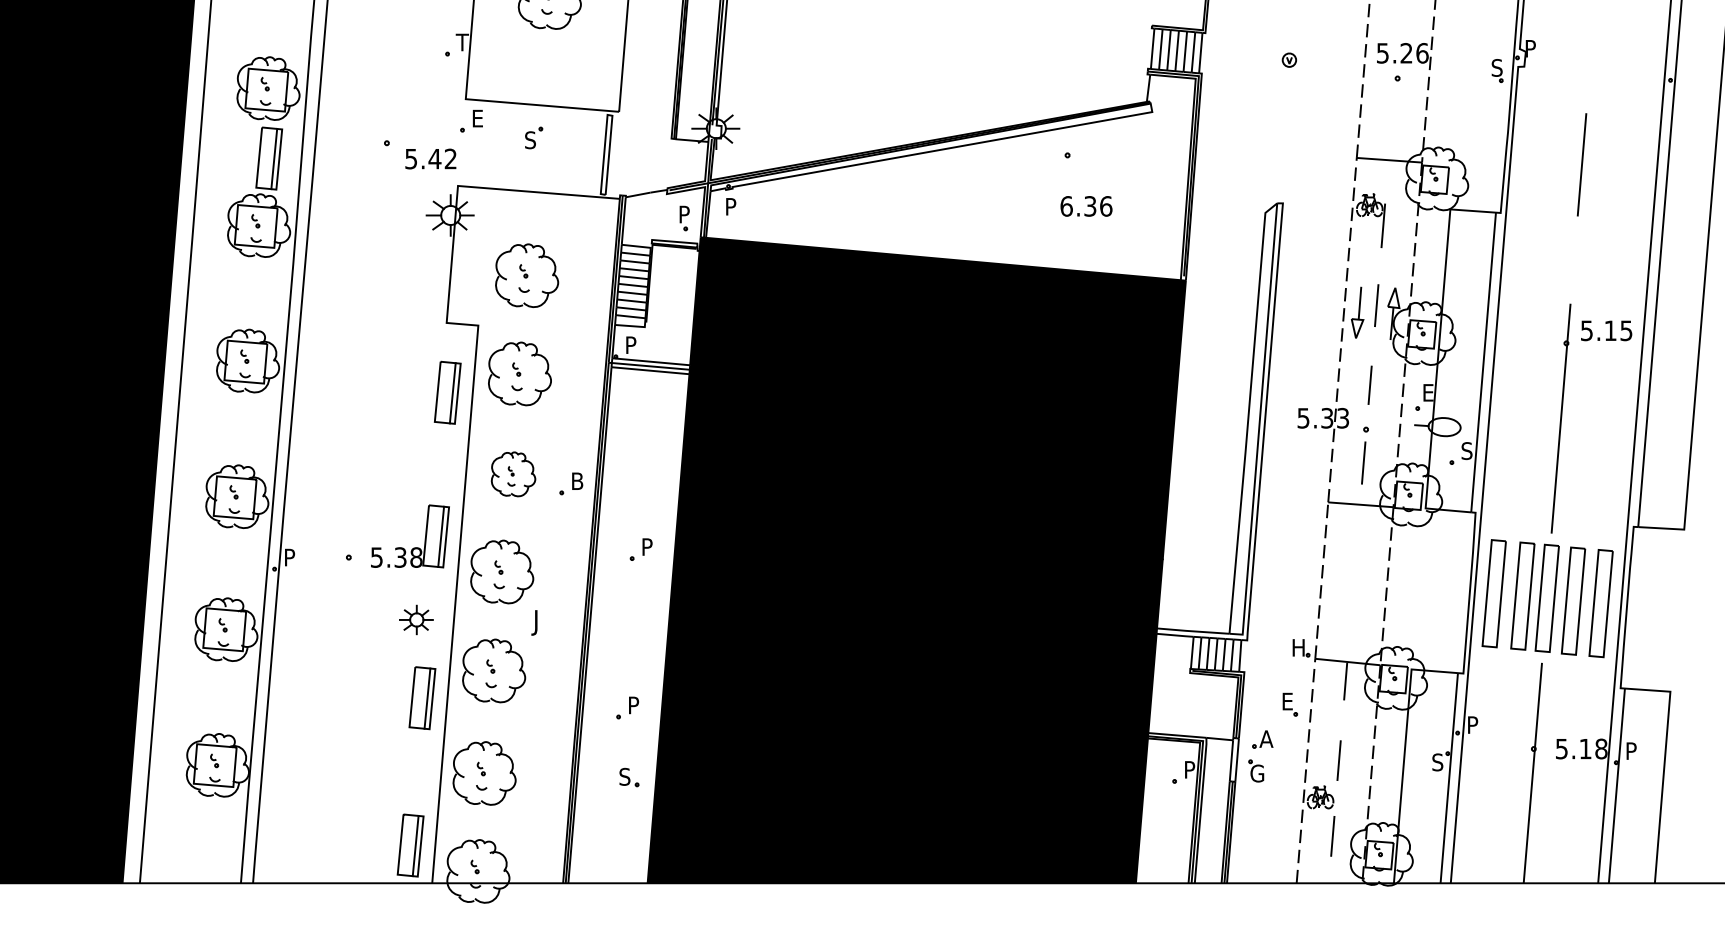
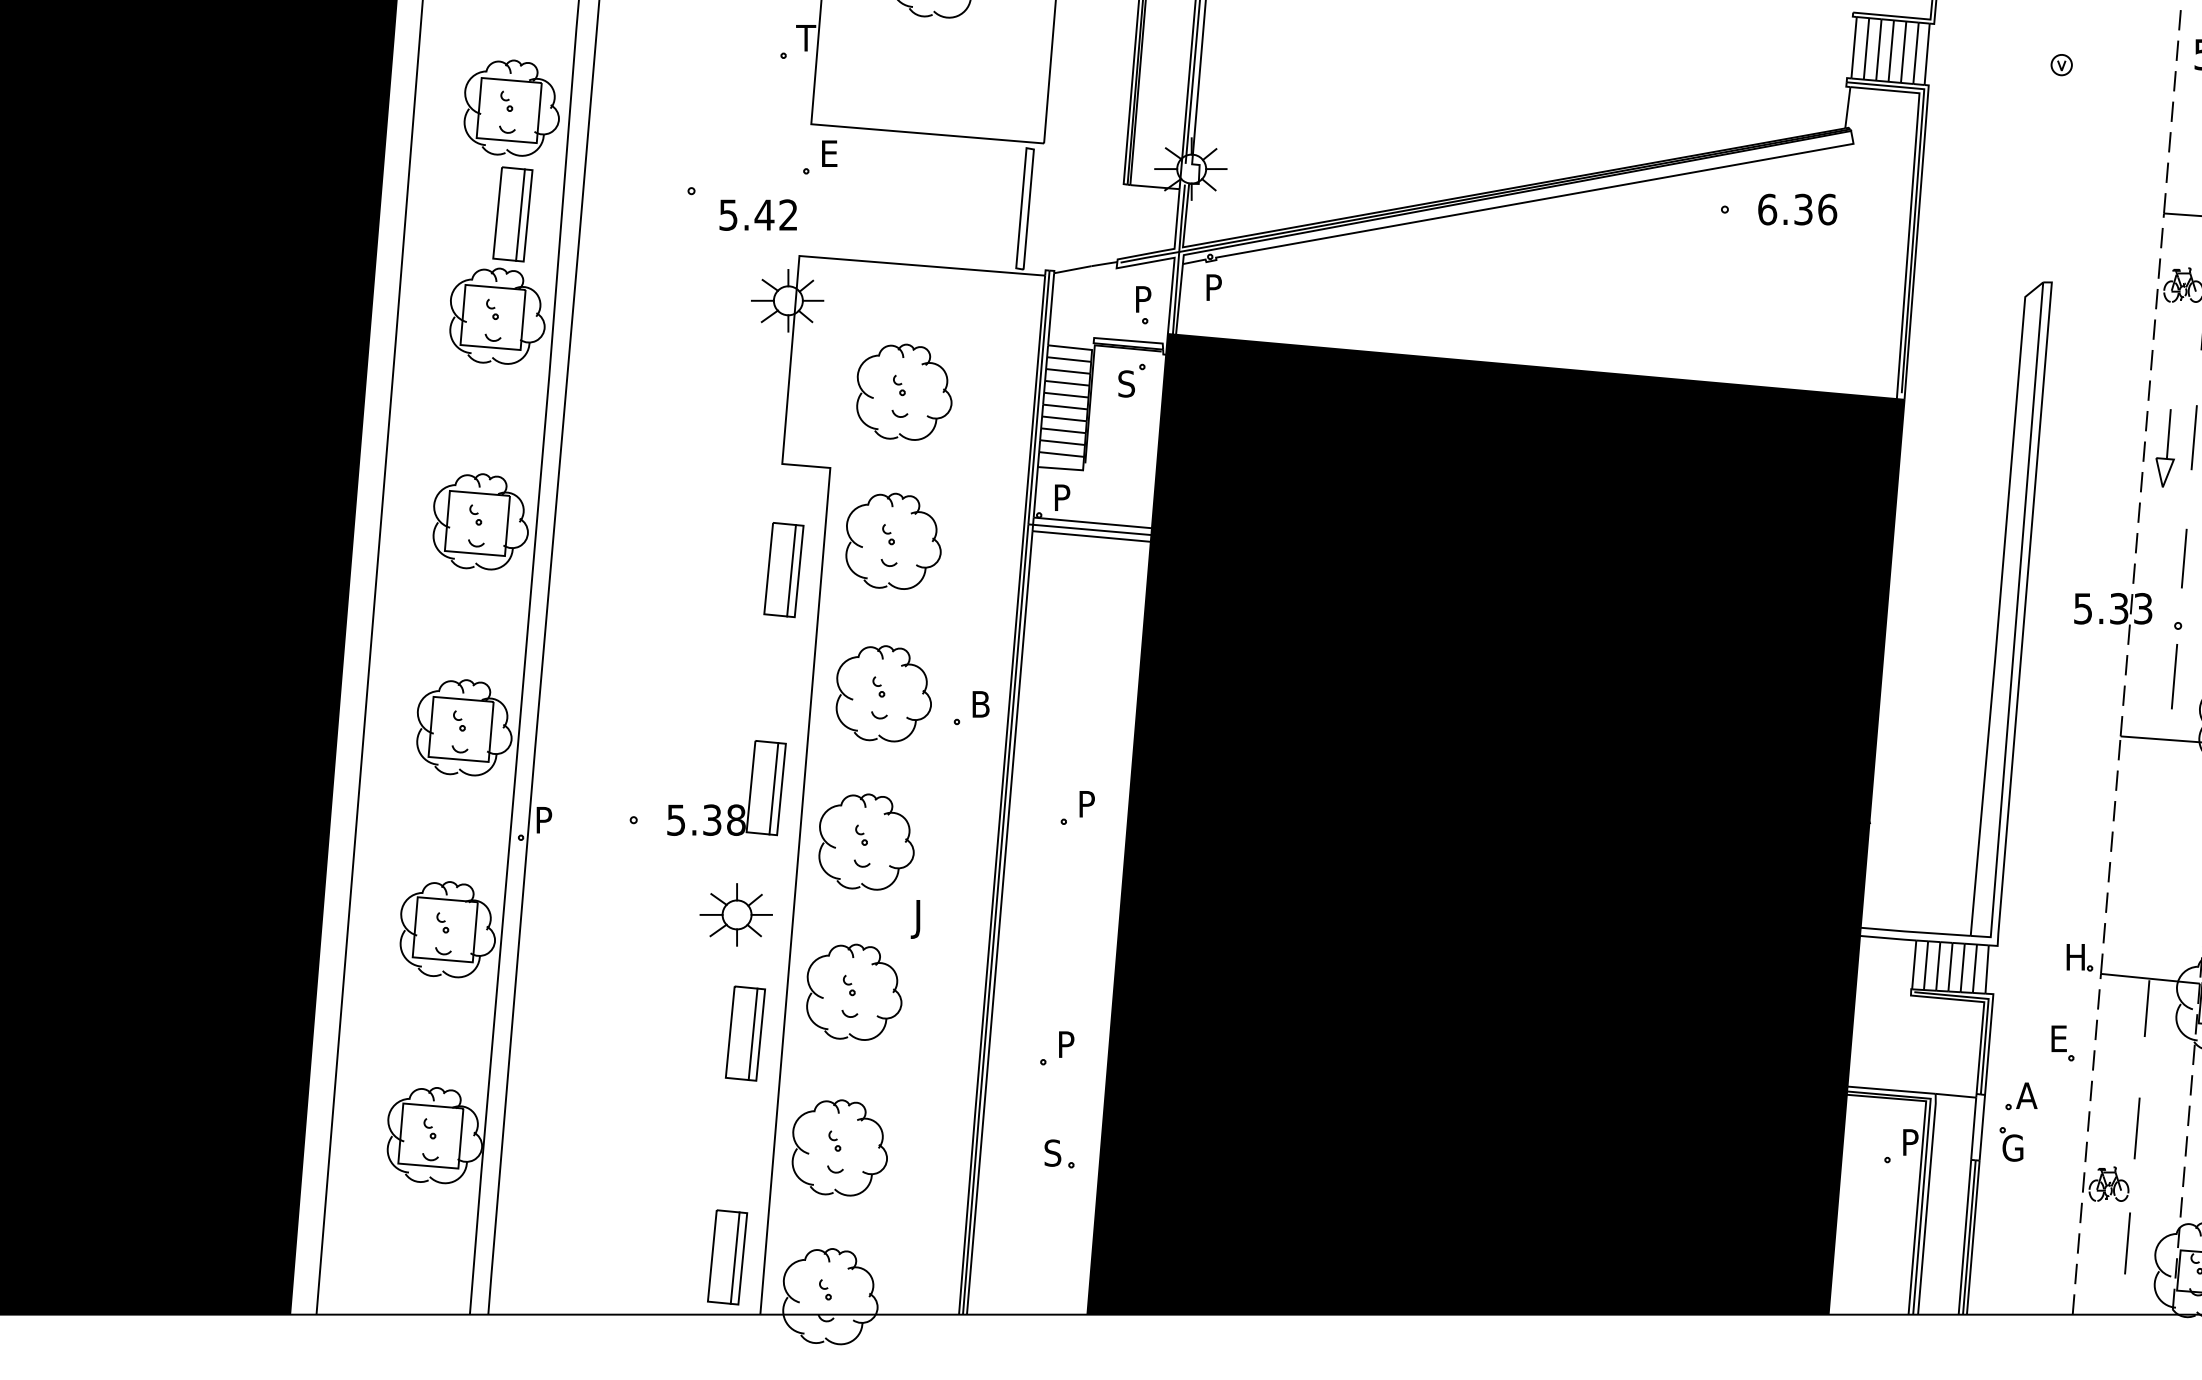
part: (534, 137) -> (1132, 379), moved
text: (1086, 206) -> (1797, 209), moved
part: (513, 474) -> (883, 694), size x1.43
part: (416, 619) -> (736, 914), size x1.43

